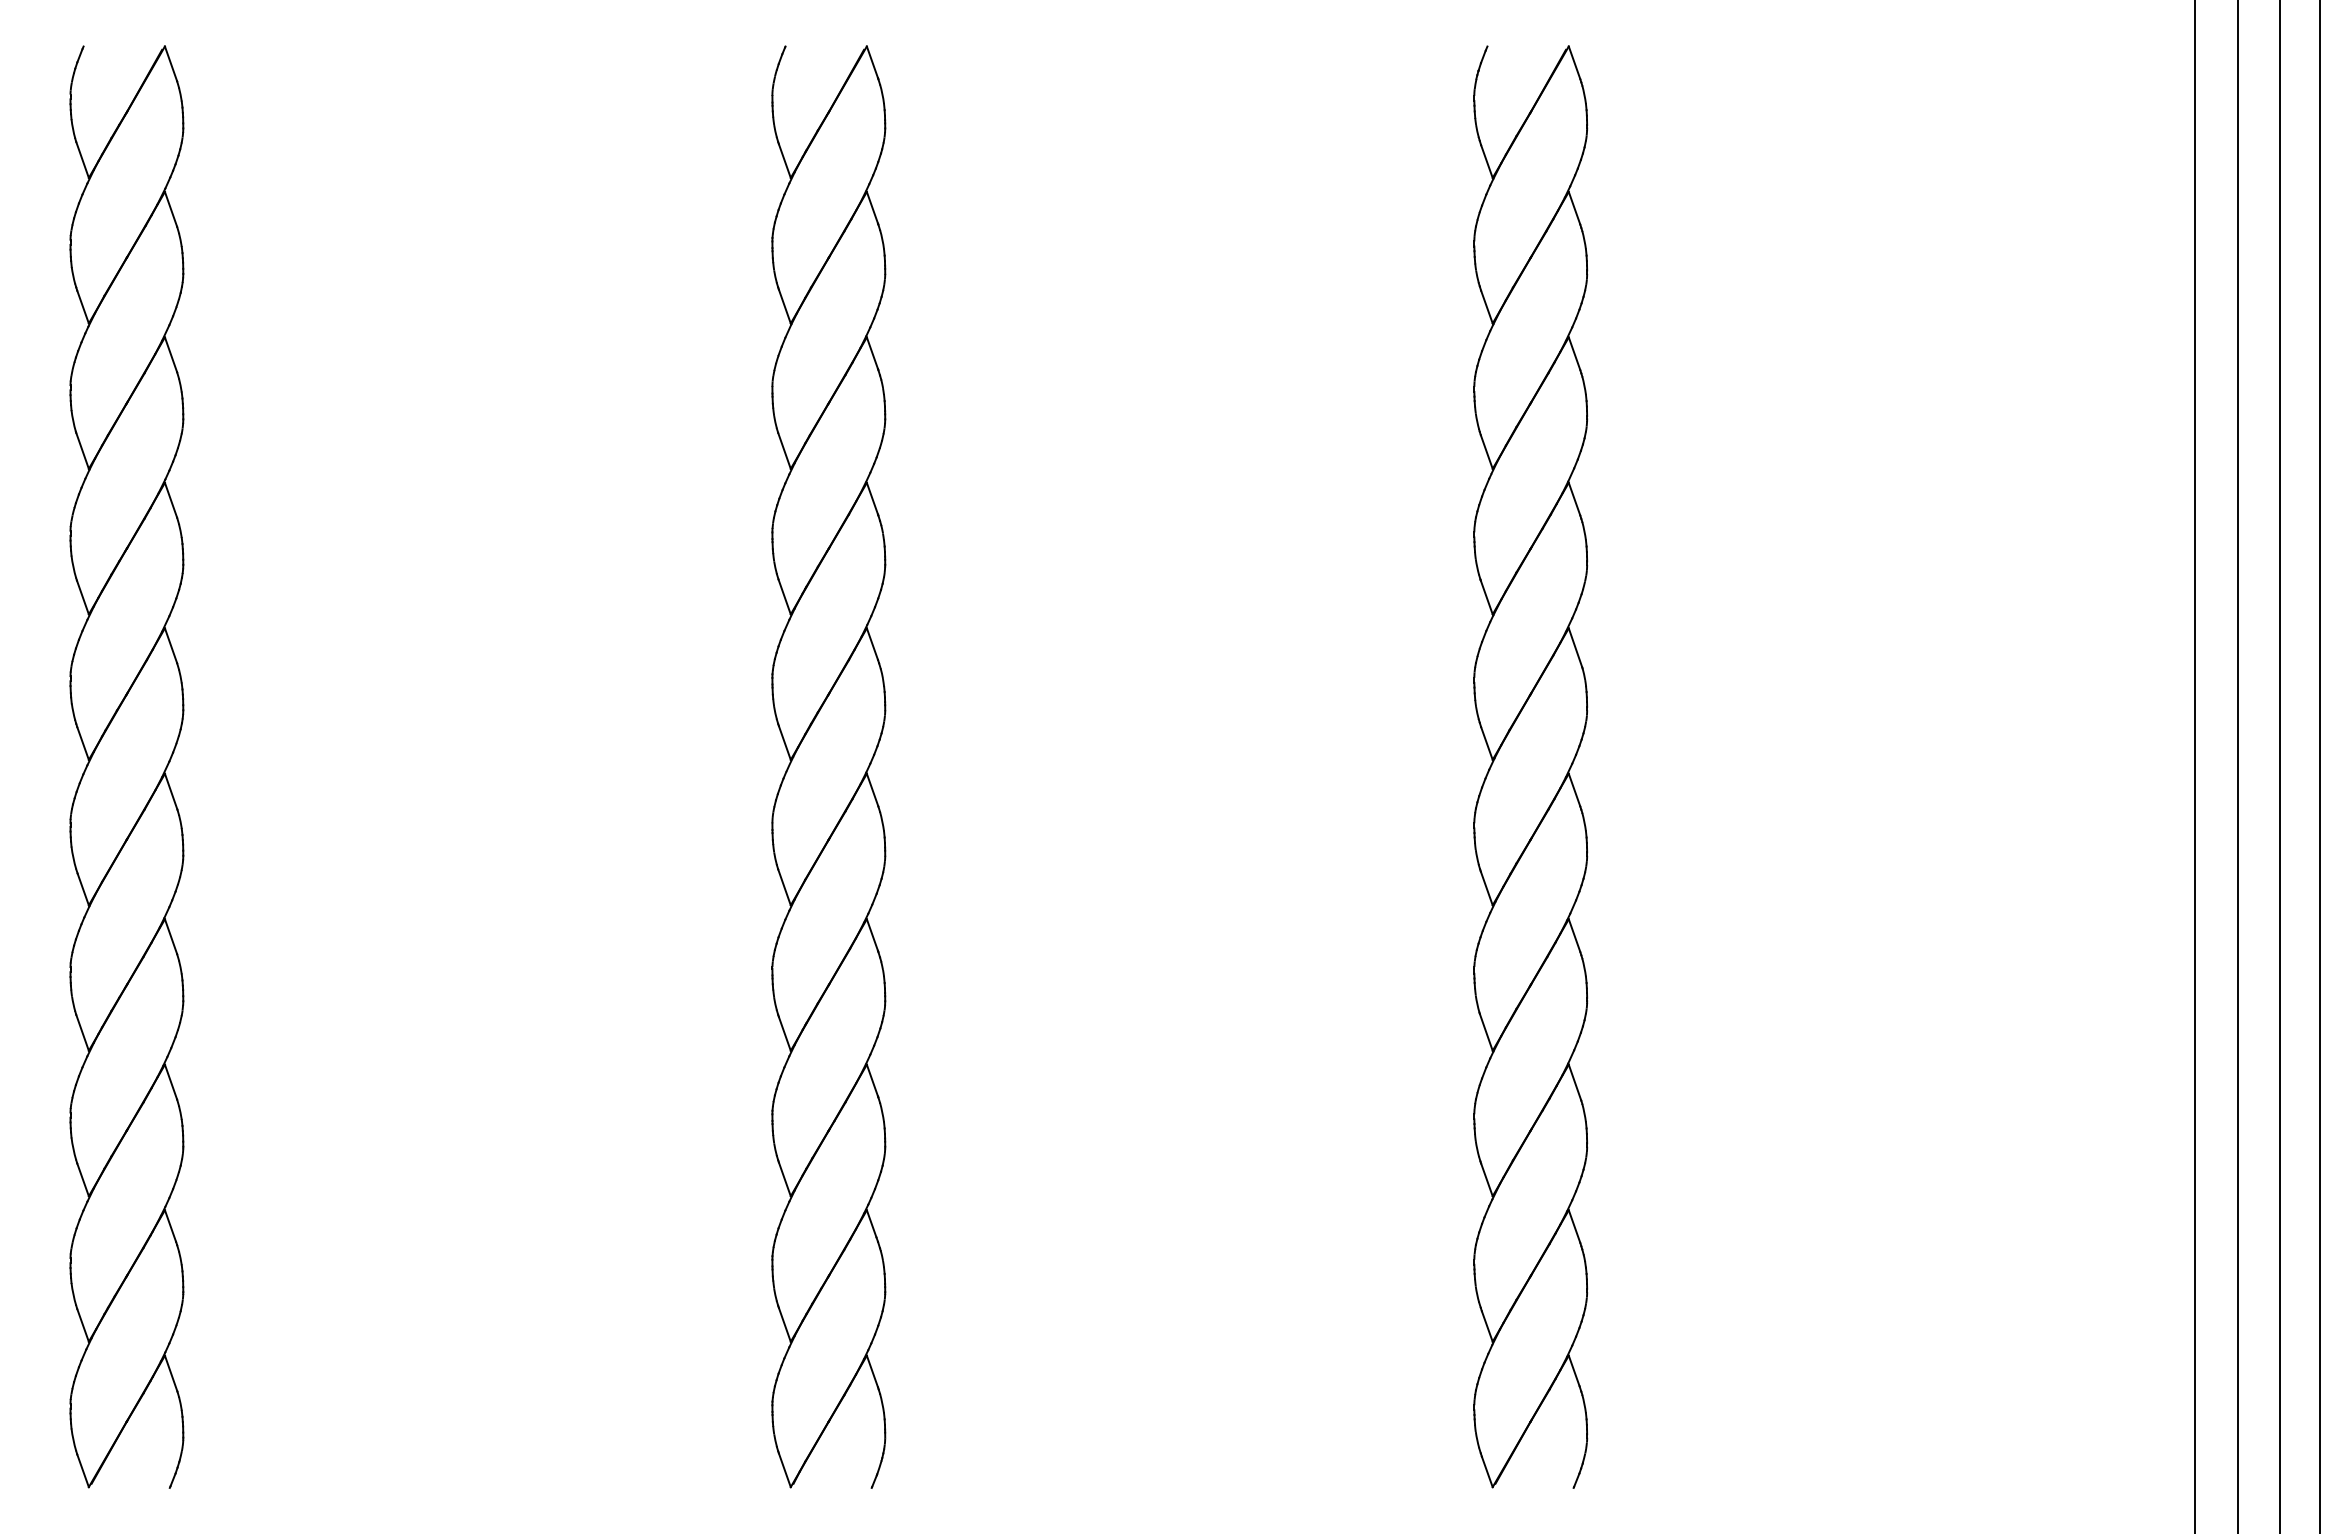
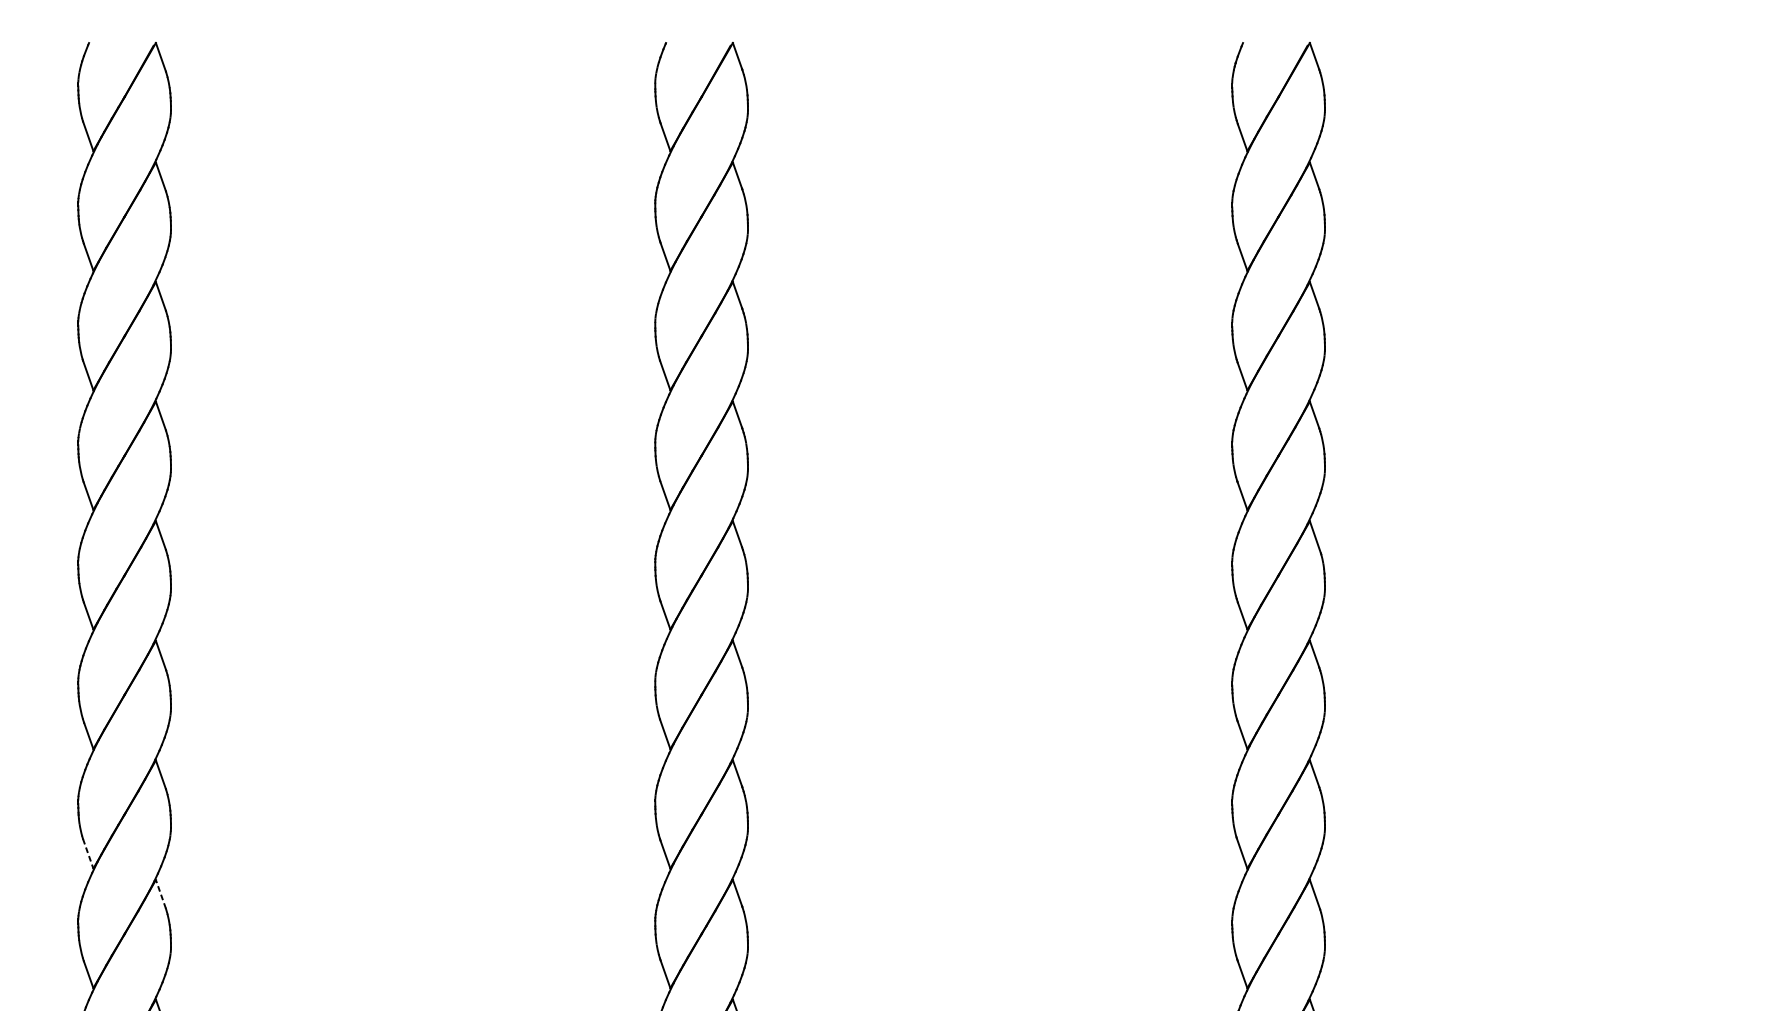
line: (82, 1033) -> (88, 854), solid -> dashed
line: (170, 1081) -> (160, 893), solid -> dashed

